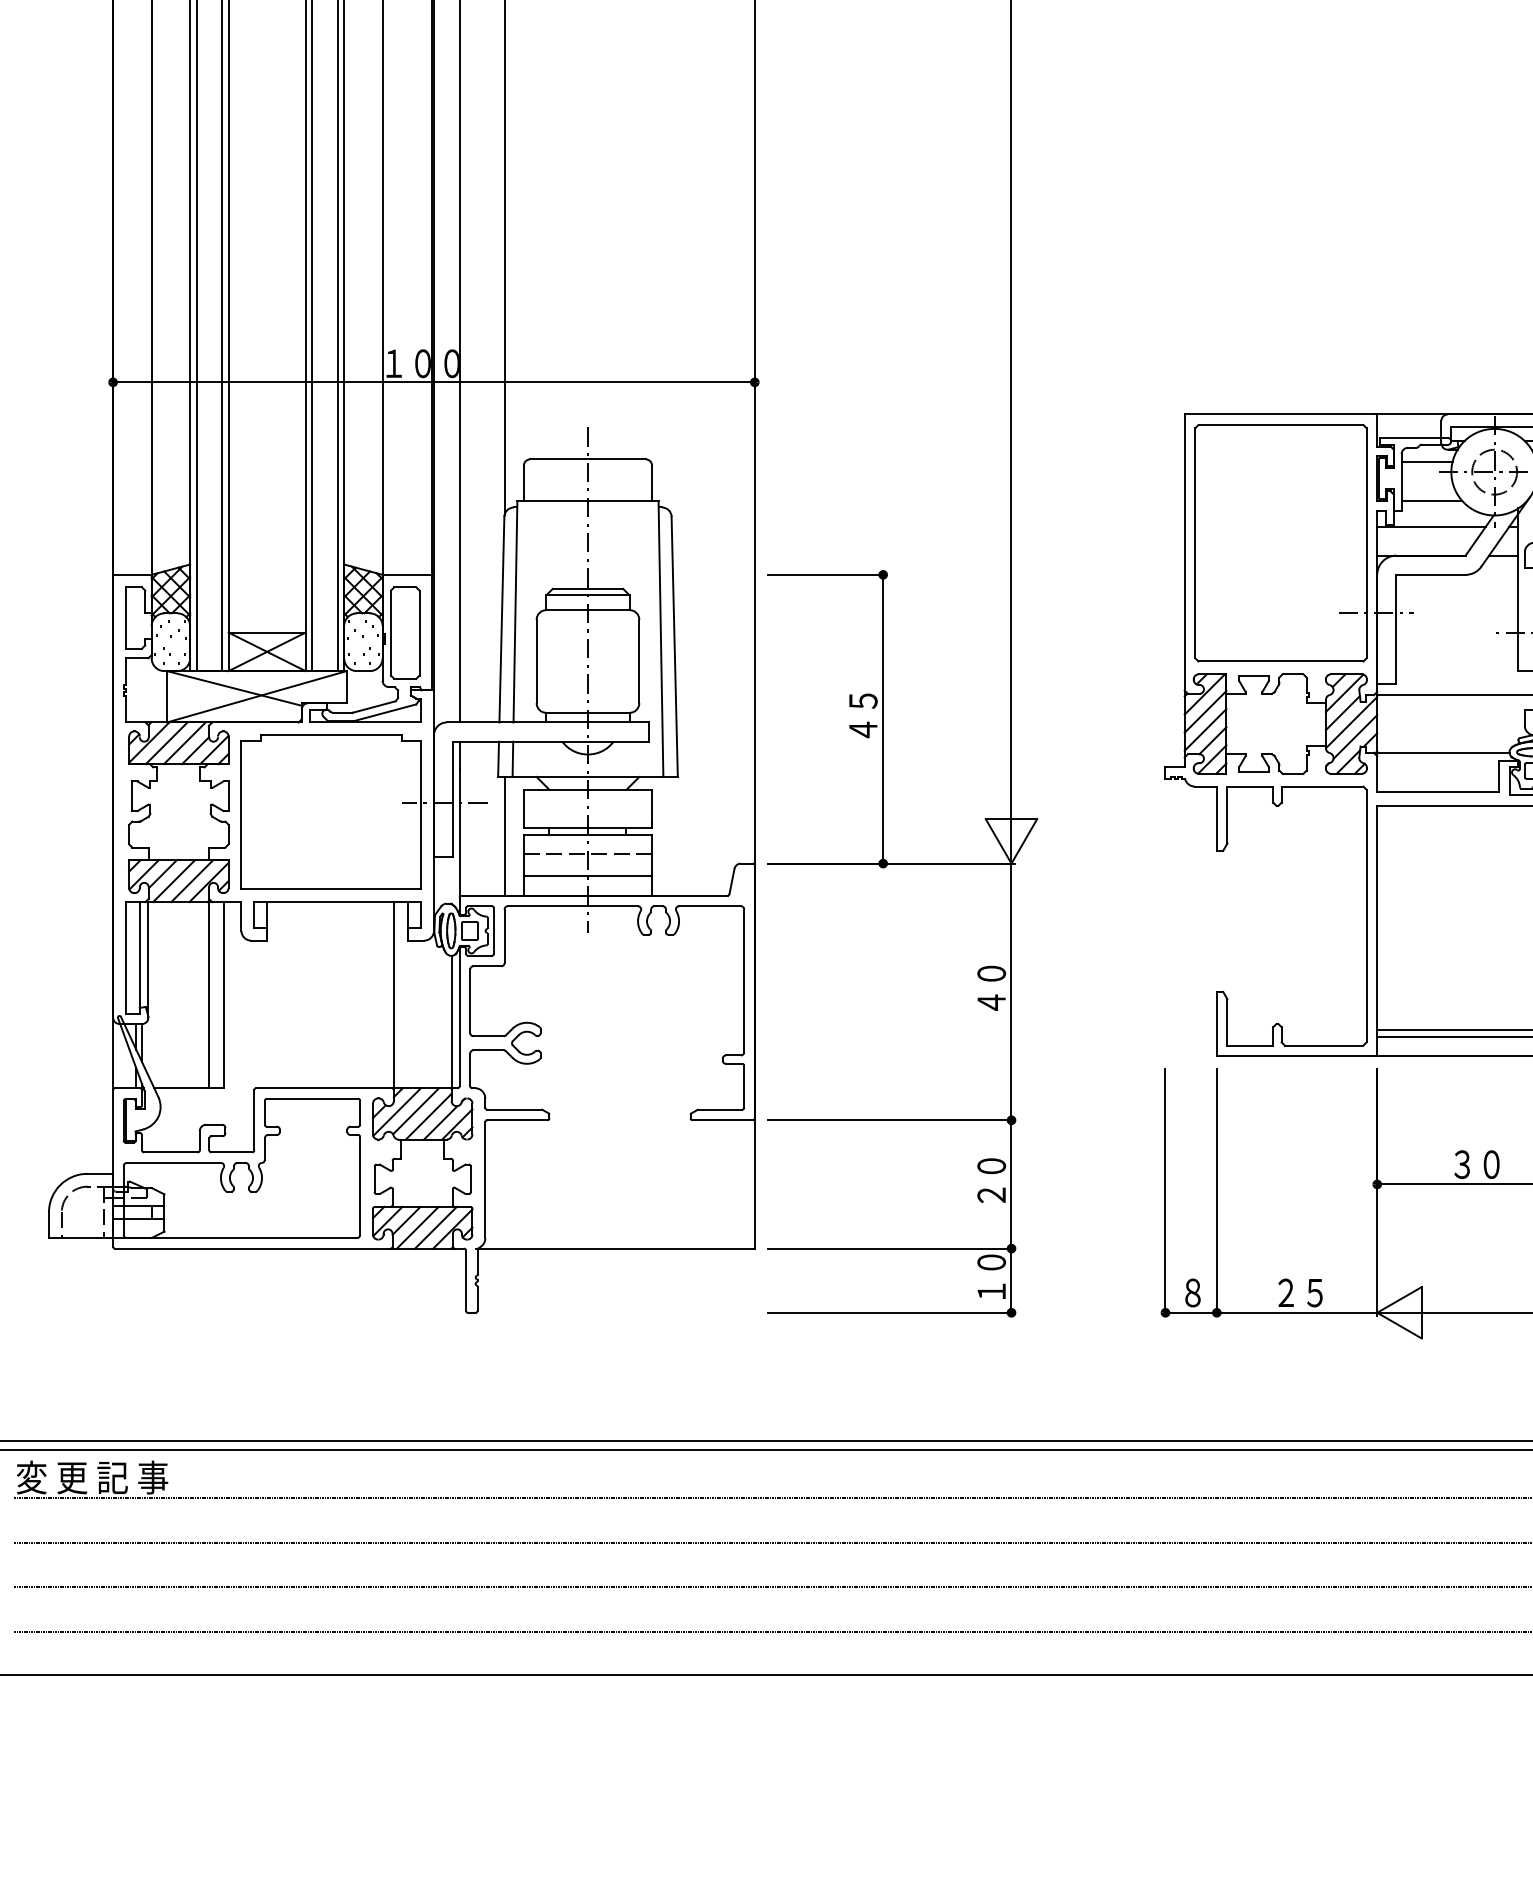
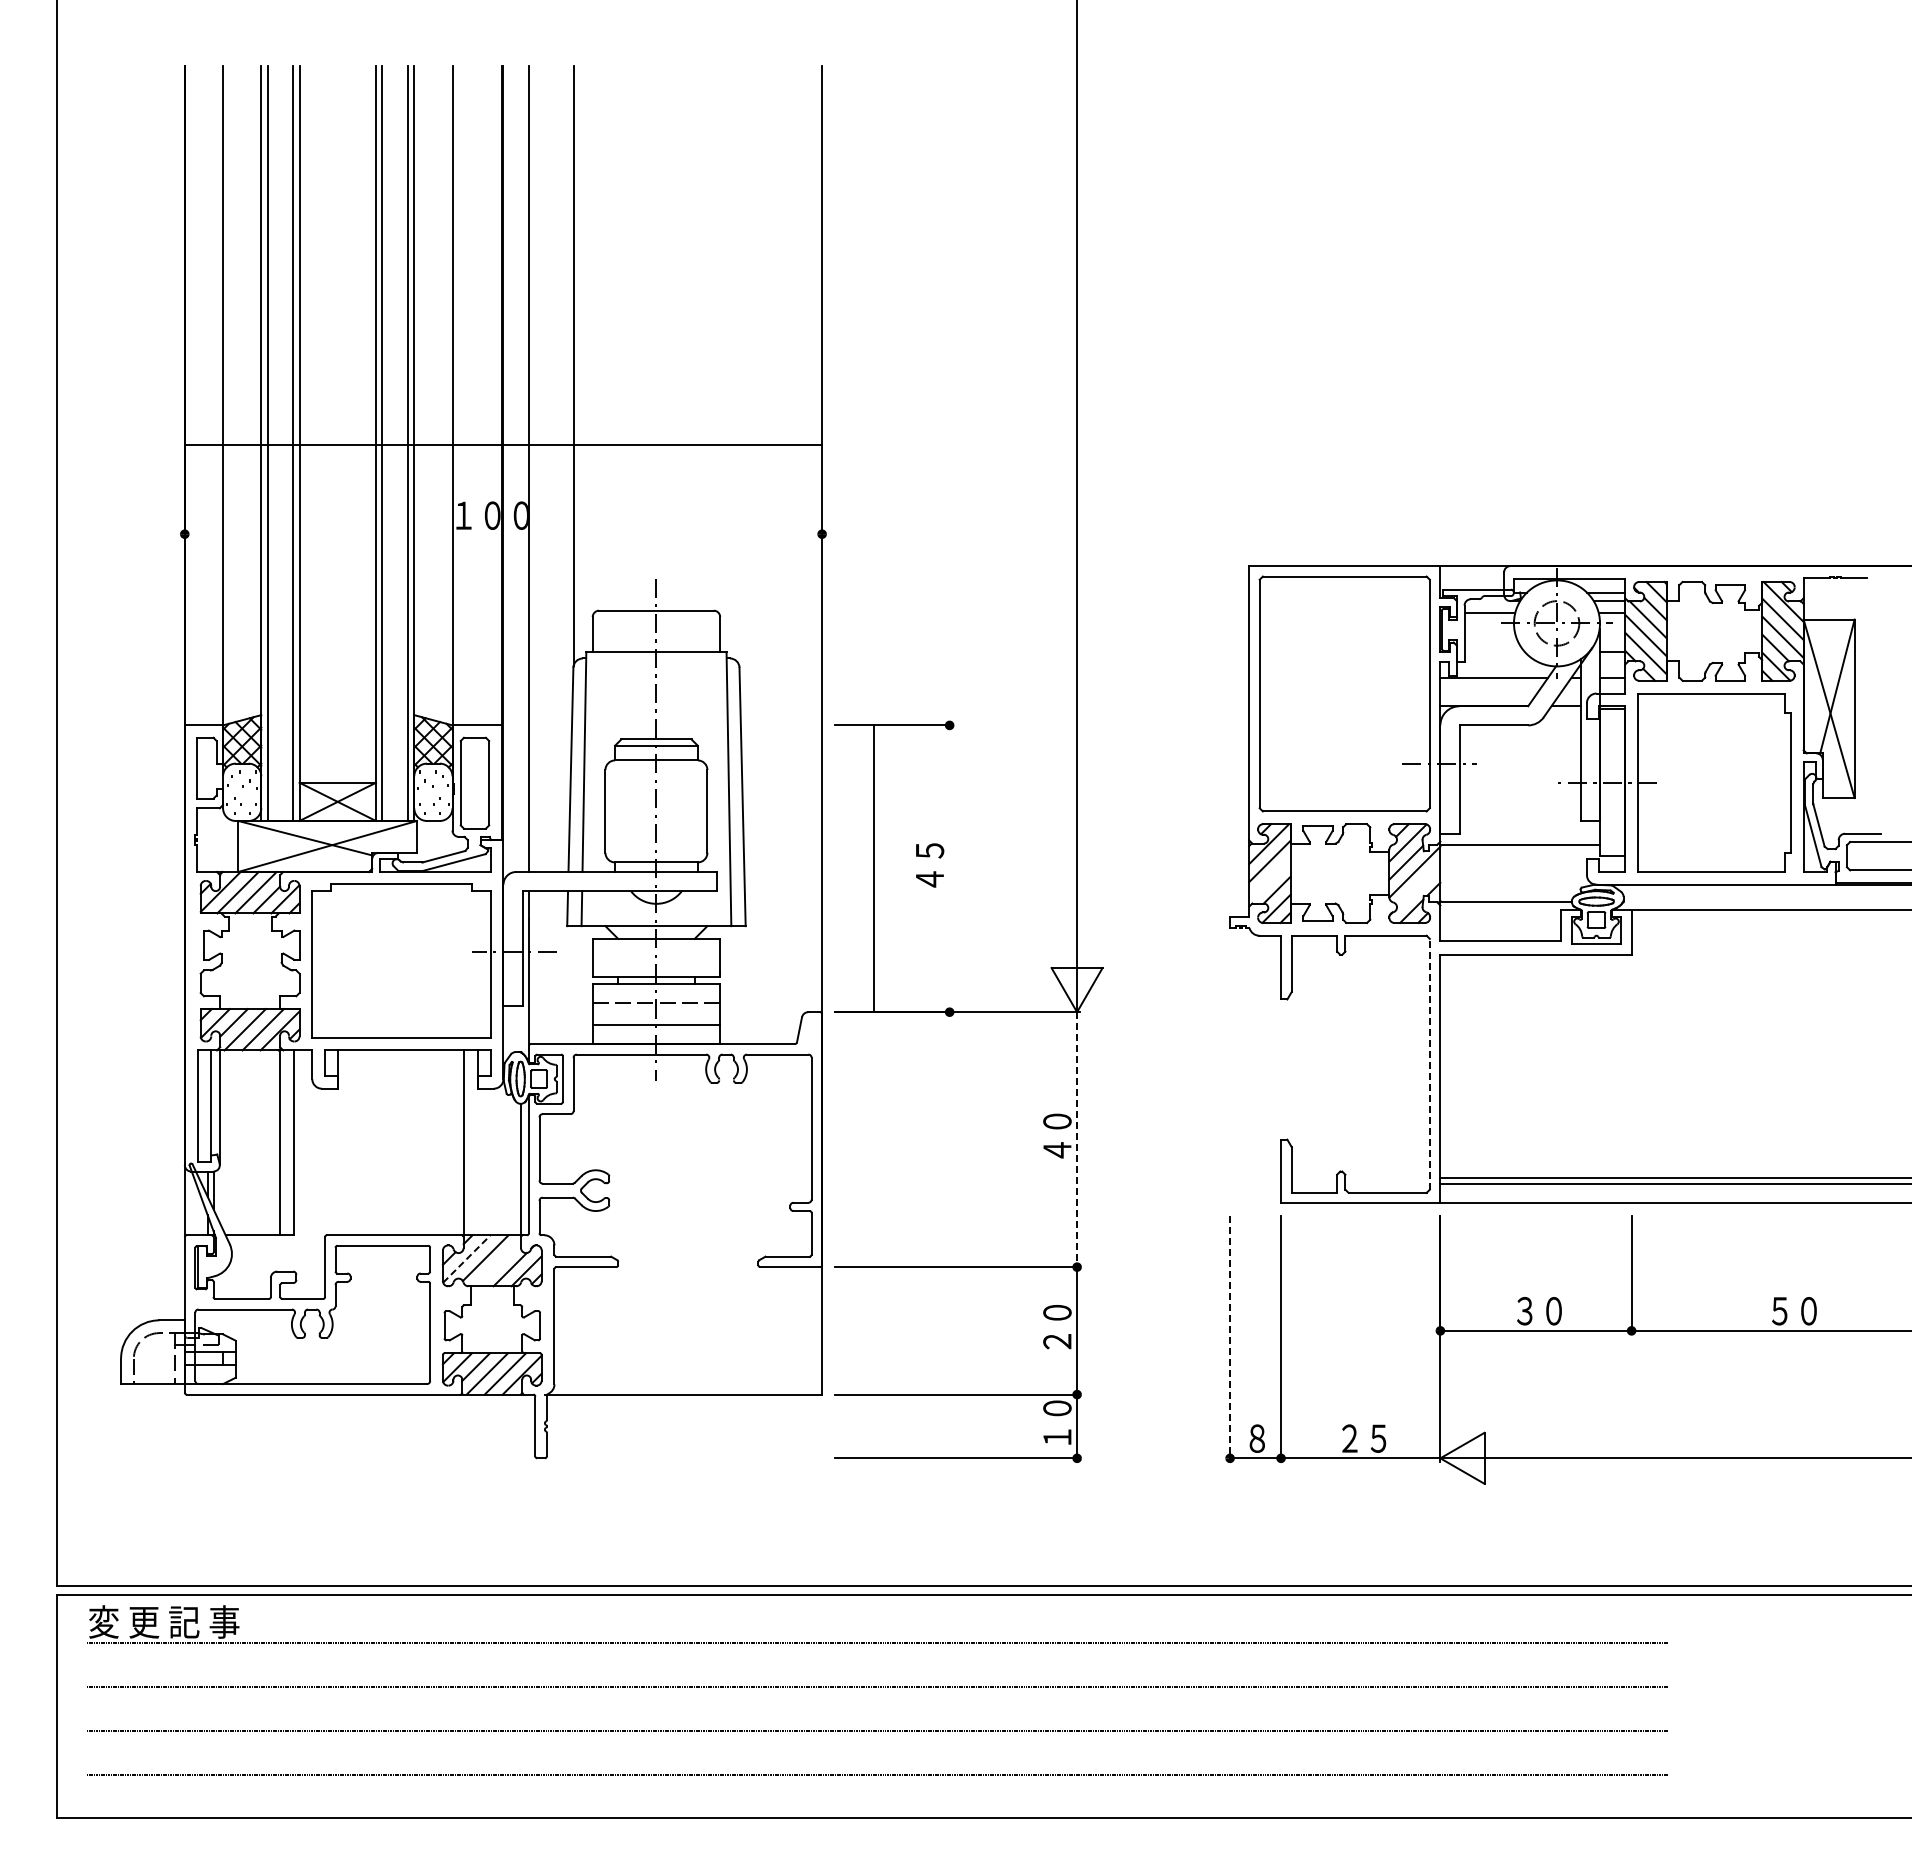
line: (433, 382) -> (503, 445), moved
line: (1431, 501) -> (1494, 652), removed
line: (883, 718) -> (873, 868), moved
line: (1205, 730) -> (1269, 879), removed
line: (1355, 737) -> (1418, 886), removed
line: (504, 836) -> (573, 985), removed
line: (1366, 915) -> (1429, 1063), solid -> dashed
line: (1011, 992) -> (1077, 1140), solid -> dashed
line: (396, 1111) -> (466, 1258), solid -> dashed
line: (428, 1116) -> (498, 1263), removed
line: (1165, 1192) -> (1230, 1338), solid -> dashed

